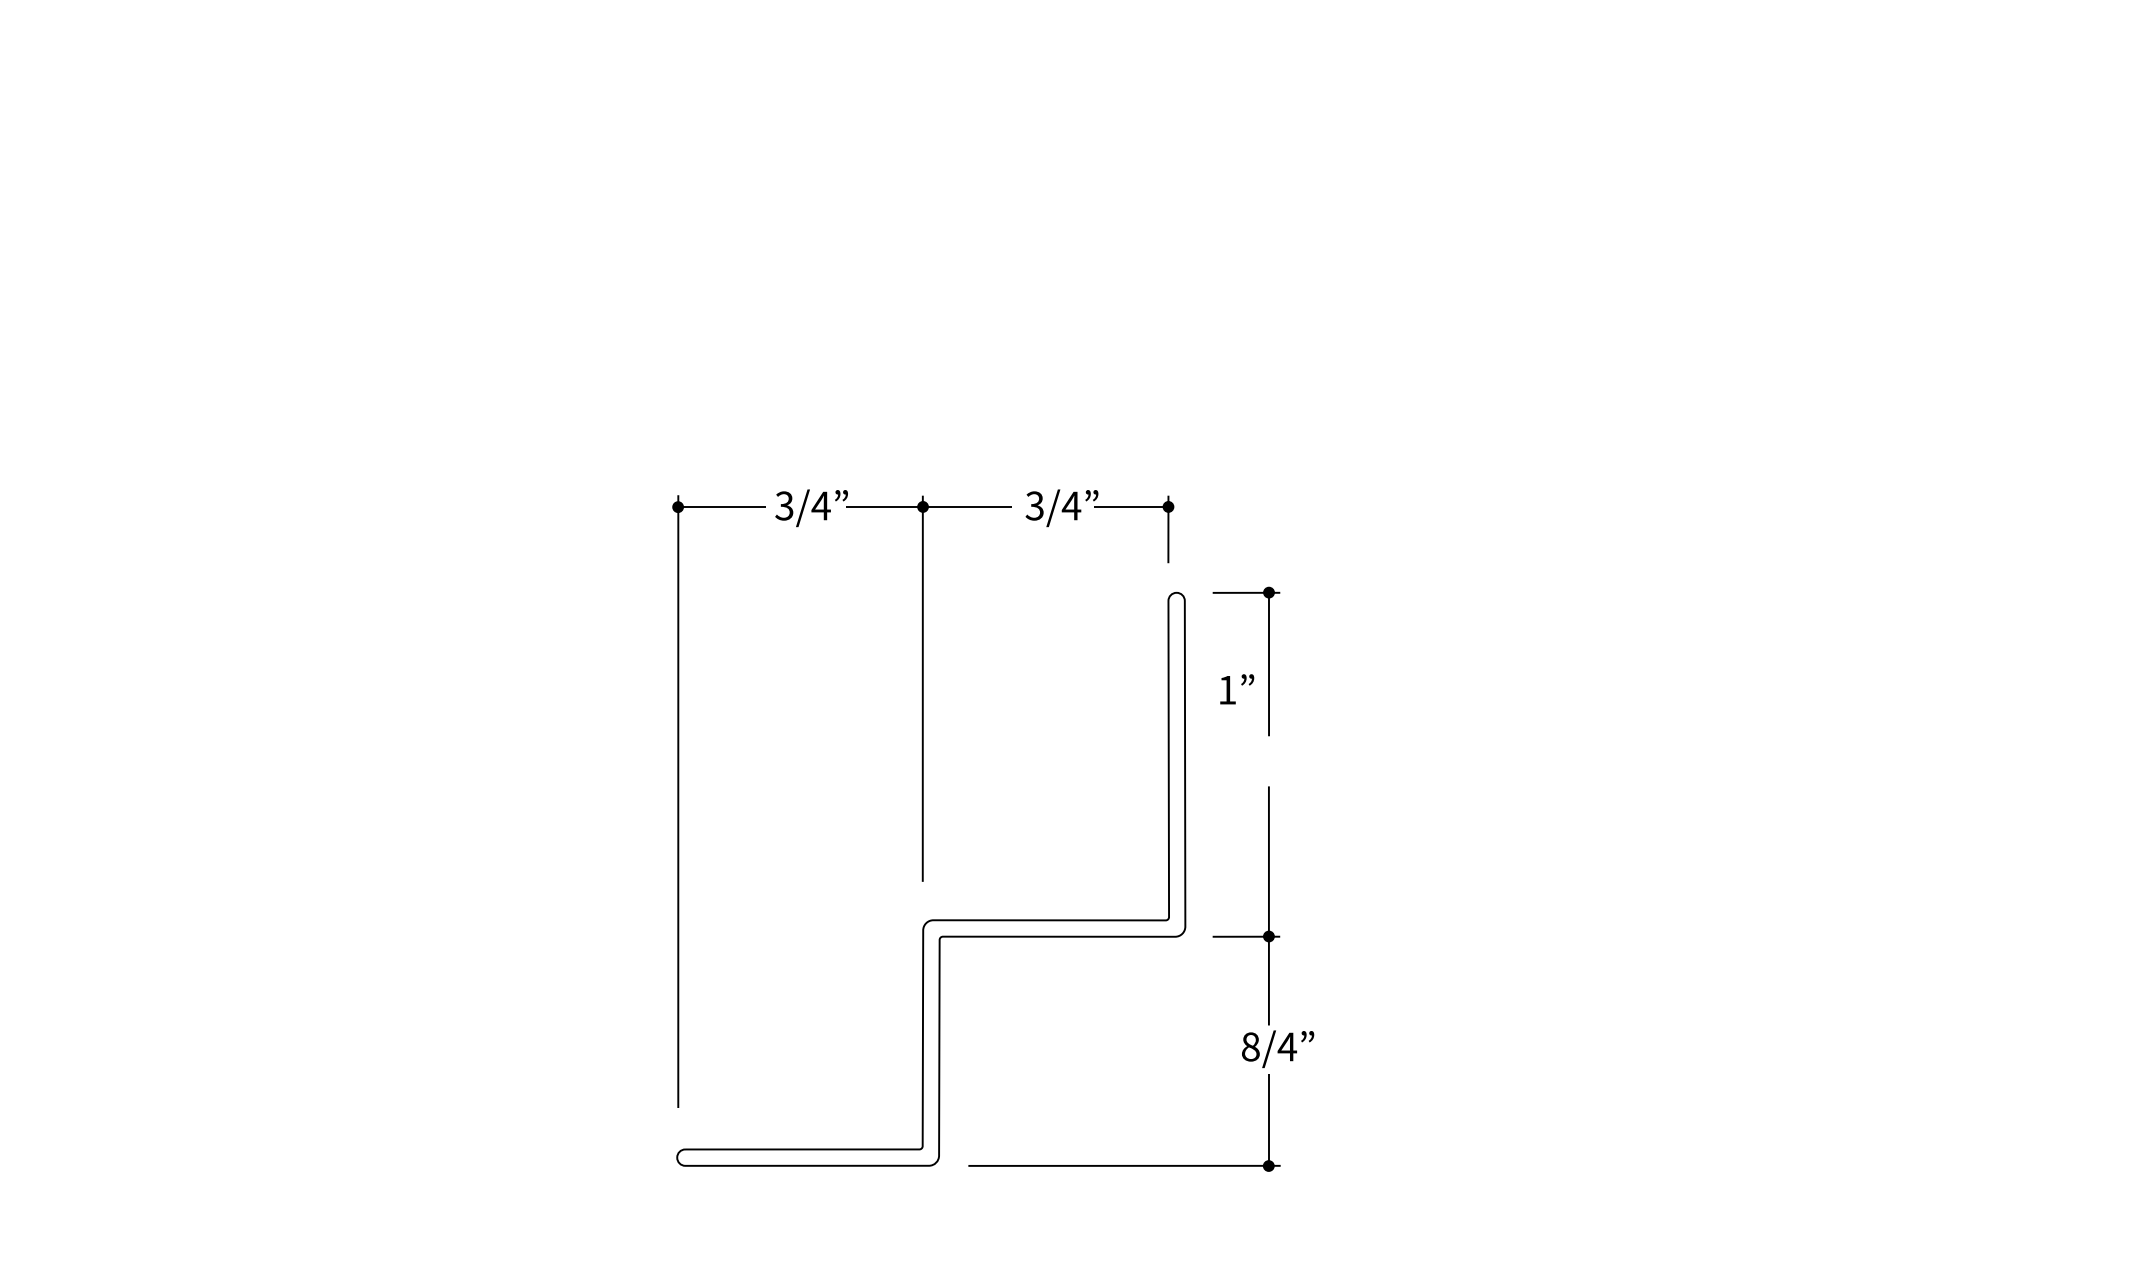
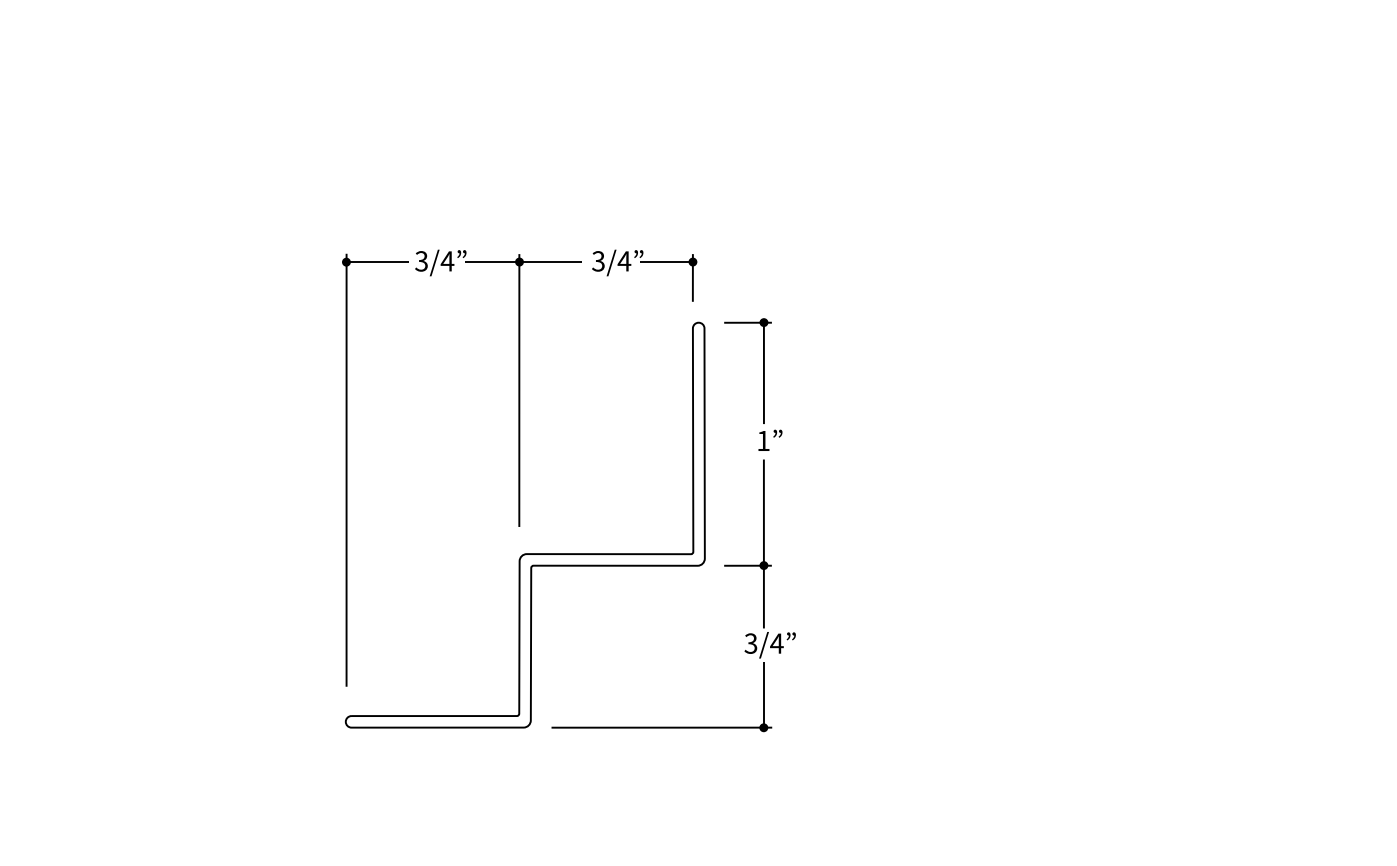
text: (1237, 689) -> (770, 440), moved
text: (1250, 1046) -> (750, 643), 8/4 -> 3/4

